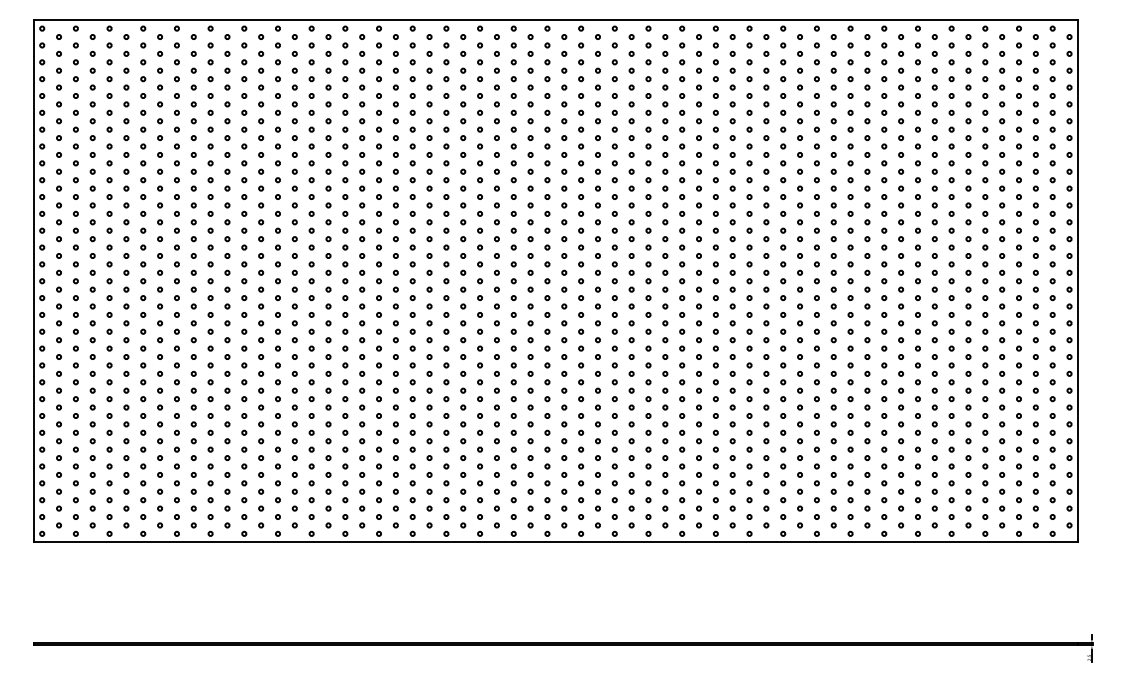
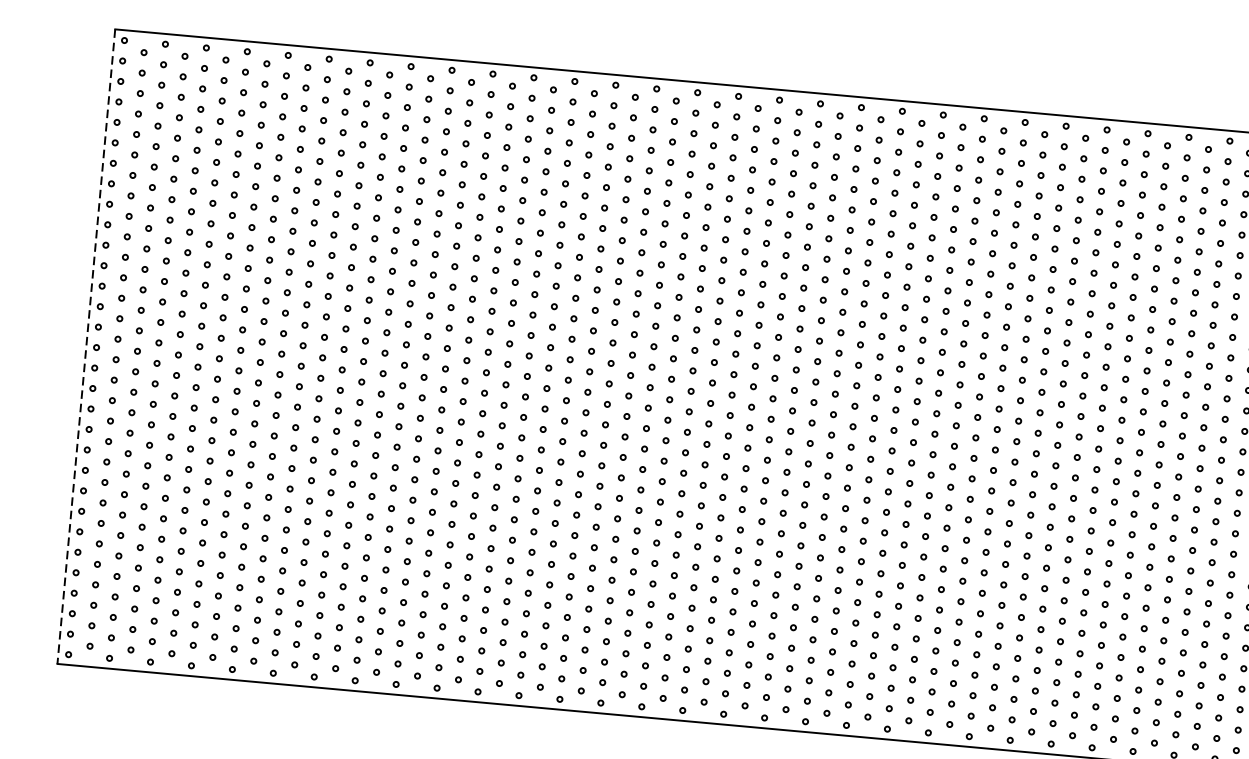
line: (33, 281) -> (85, 346), solid -> dashed

